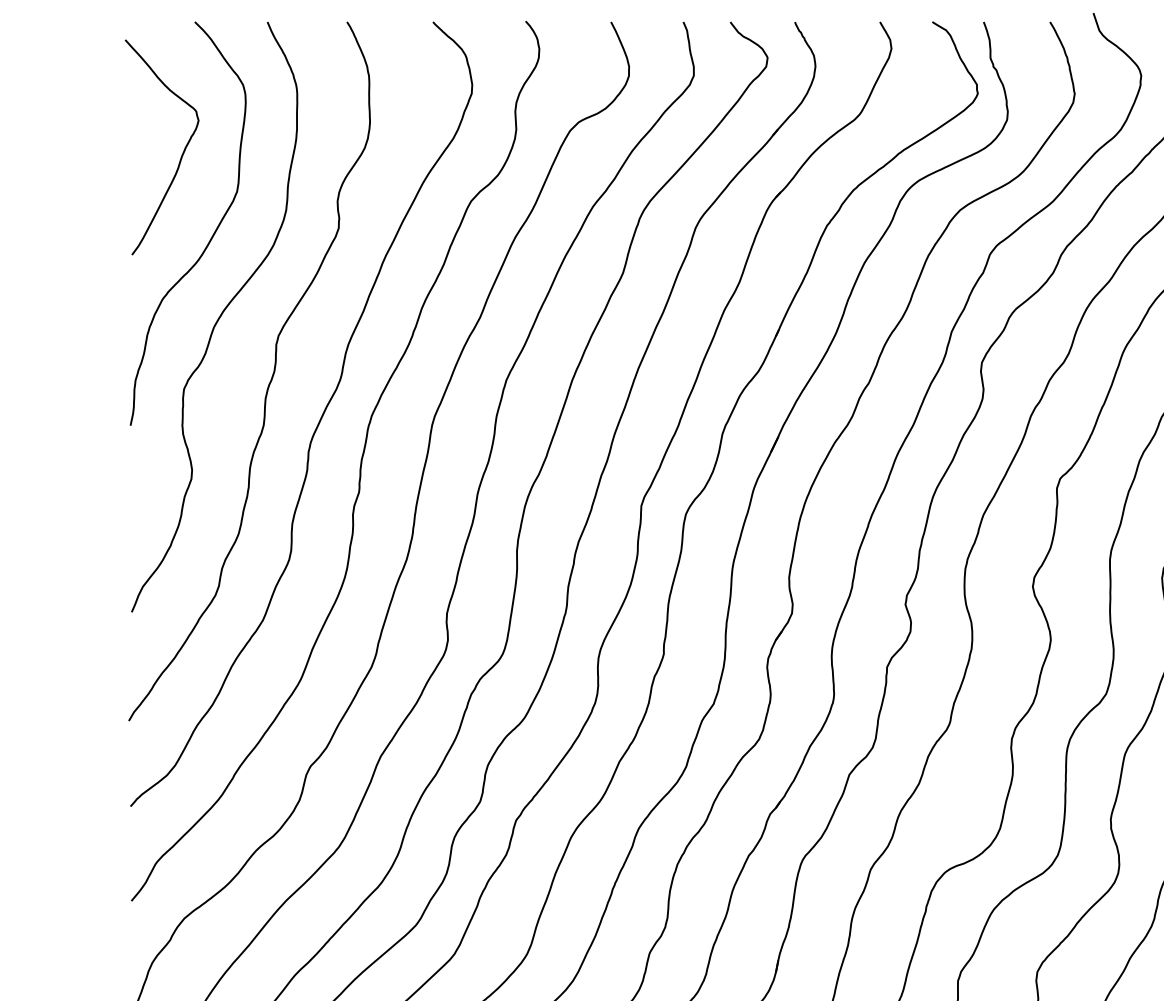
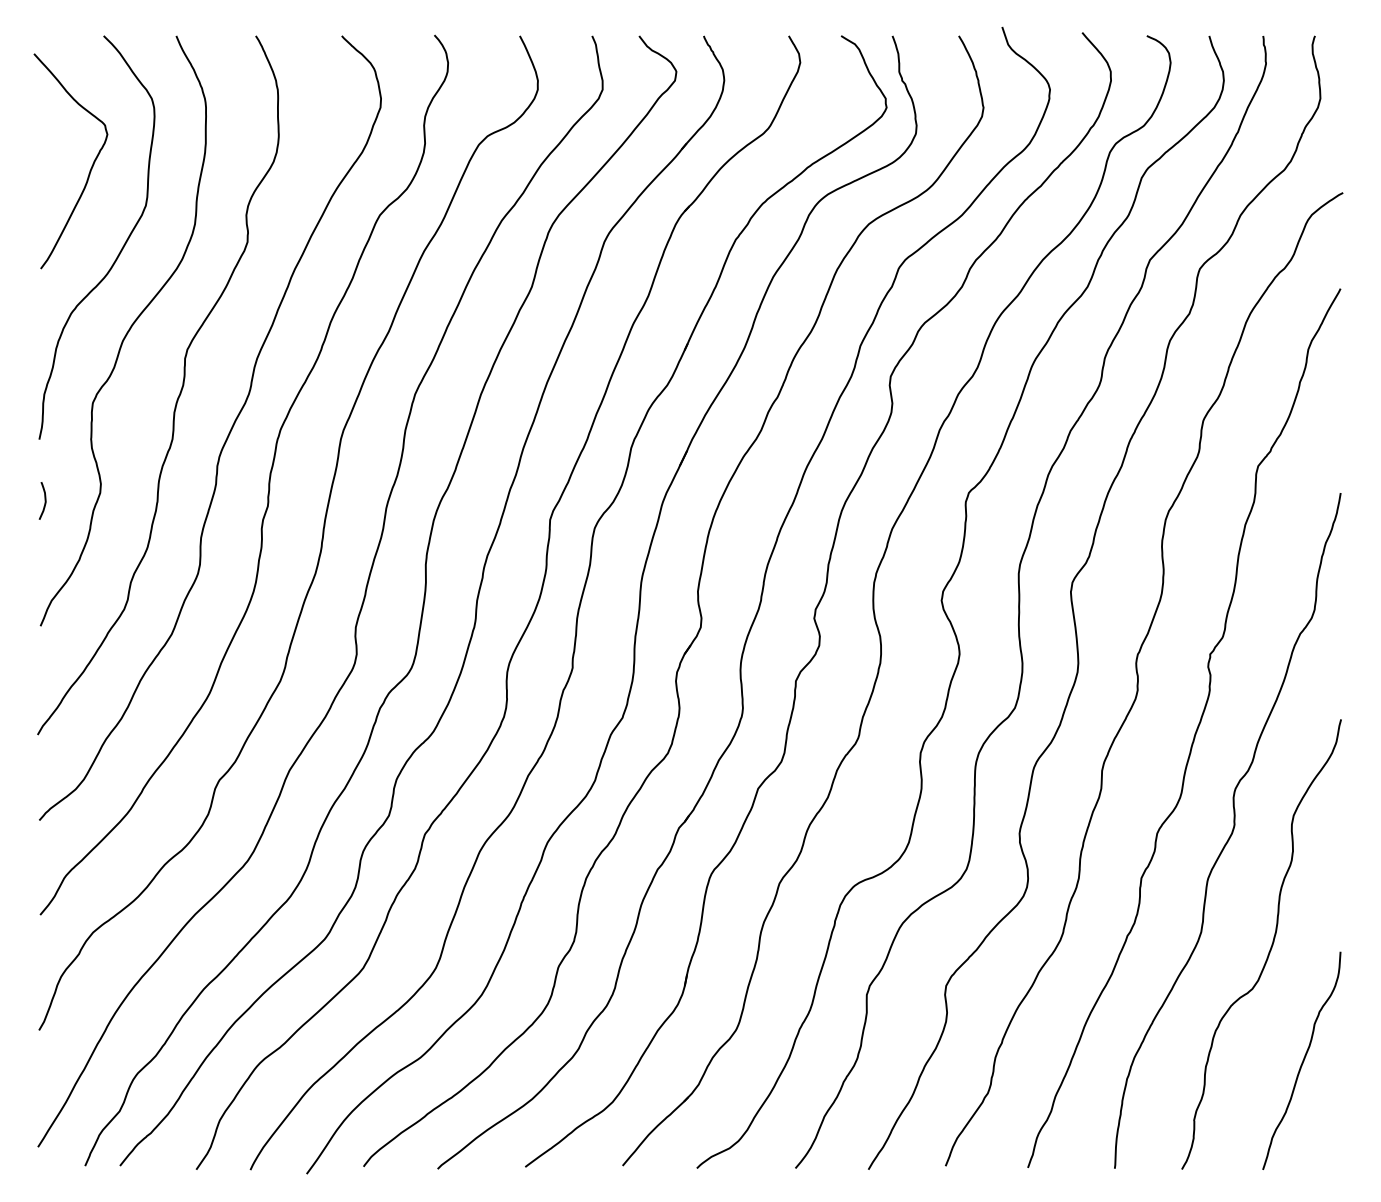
curve: (135, 486) -> (44, 500), added

